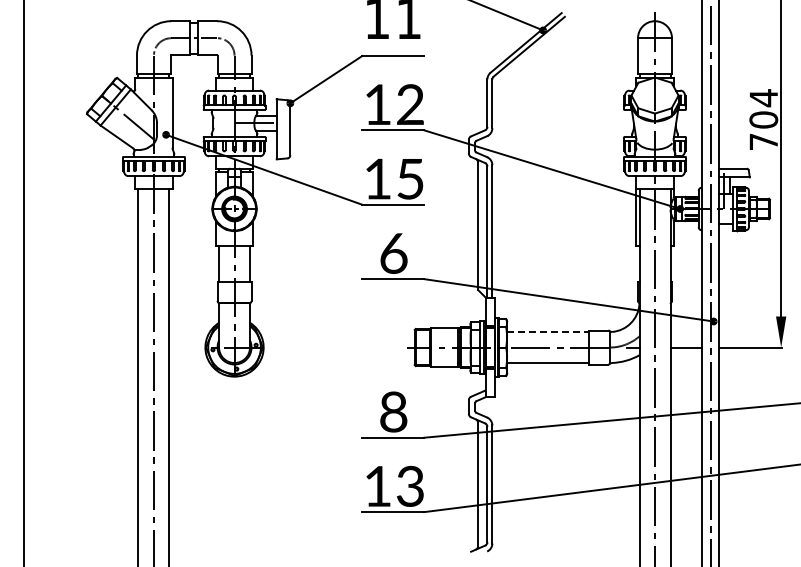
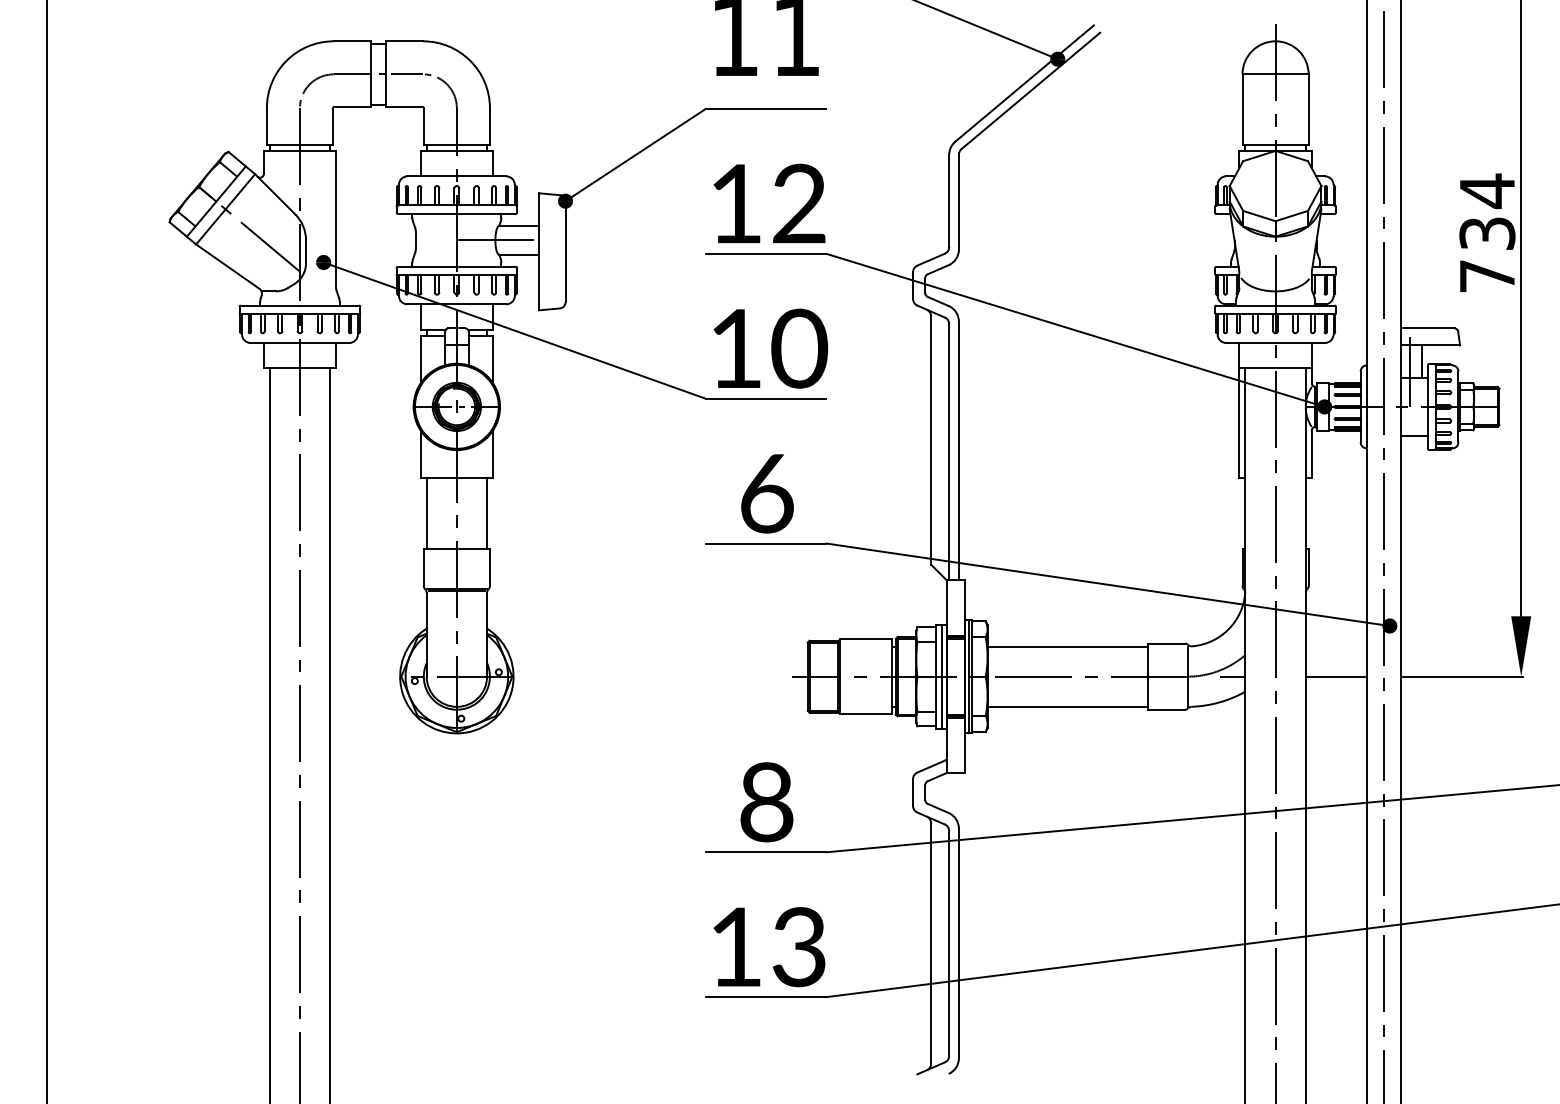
text: (763, 119) -> (1486, 232), 704 -> 734
text: (410, 178) -> (799, 347), 15 -> 10
line: (548, 332) -> (1068, 647), dashed -> solid

